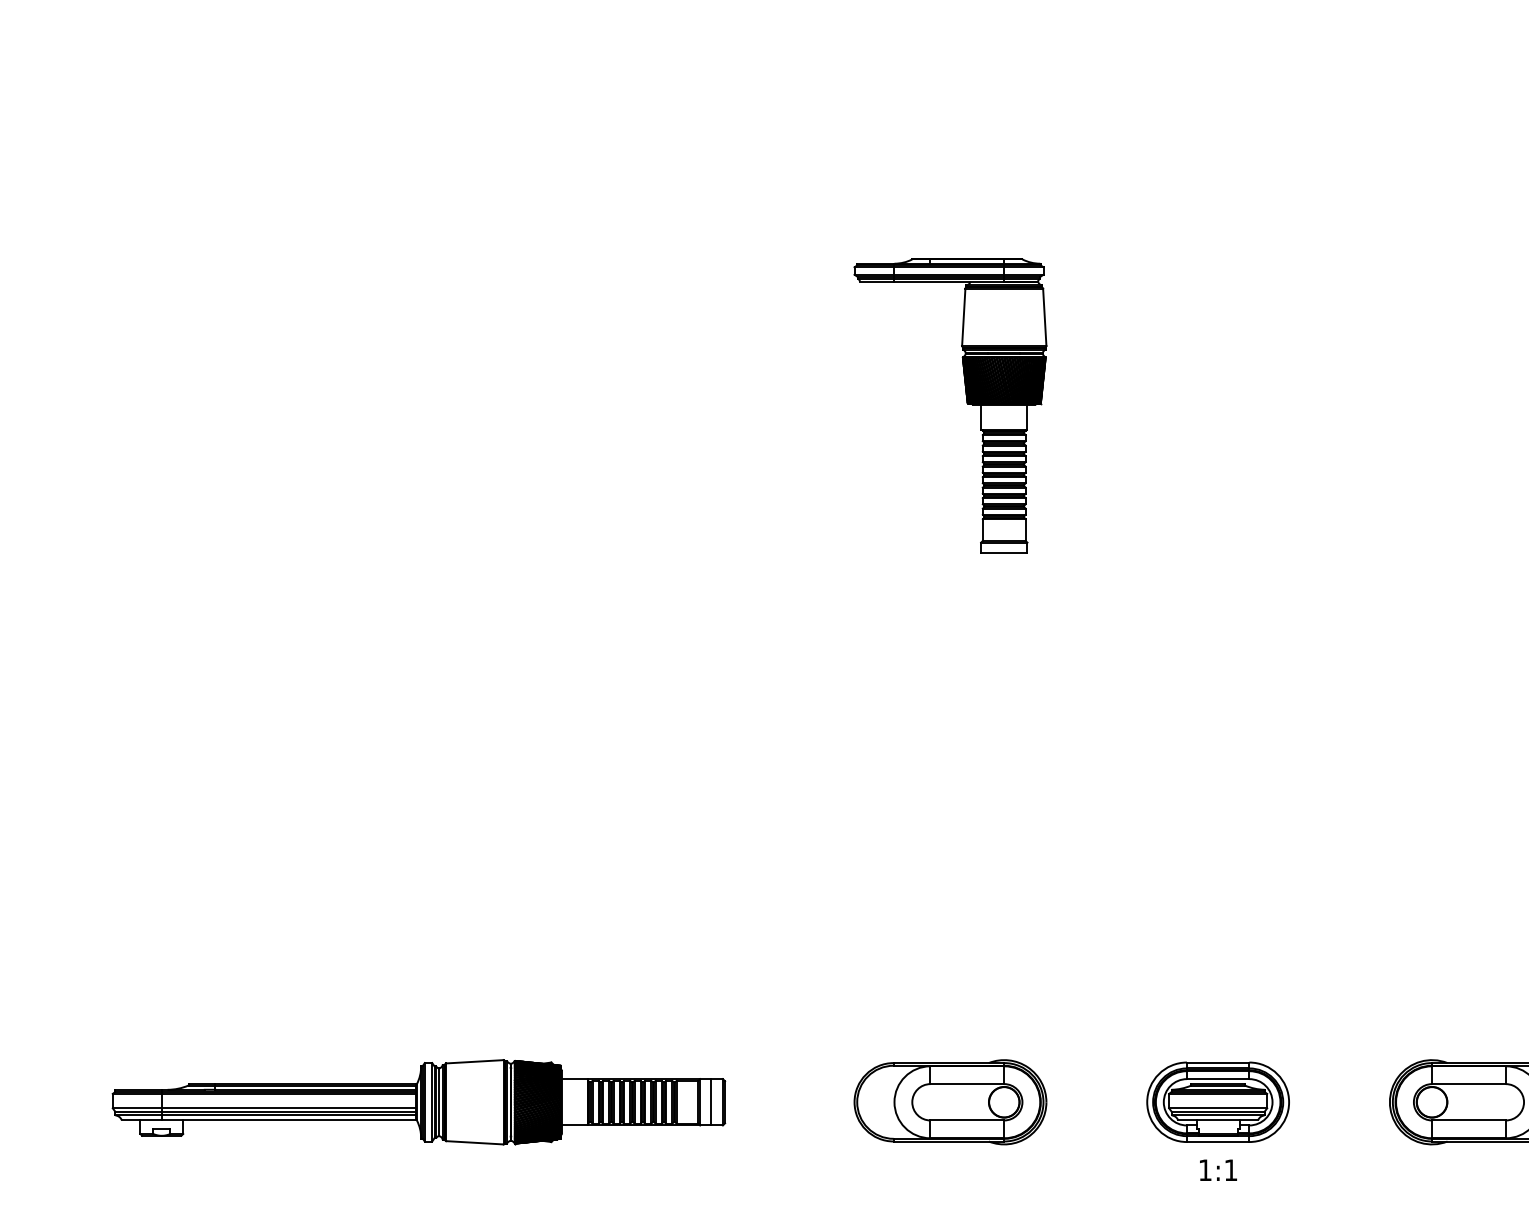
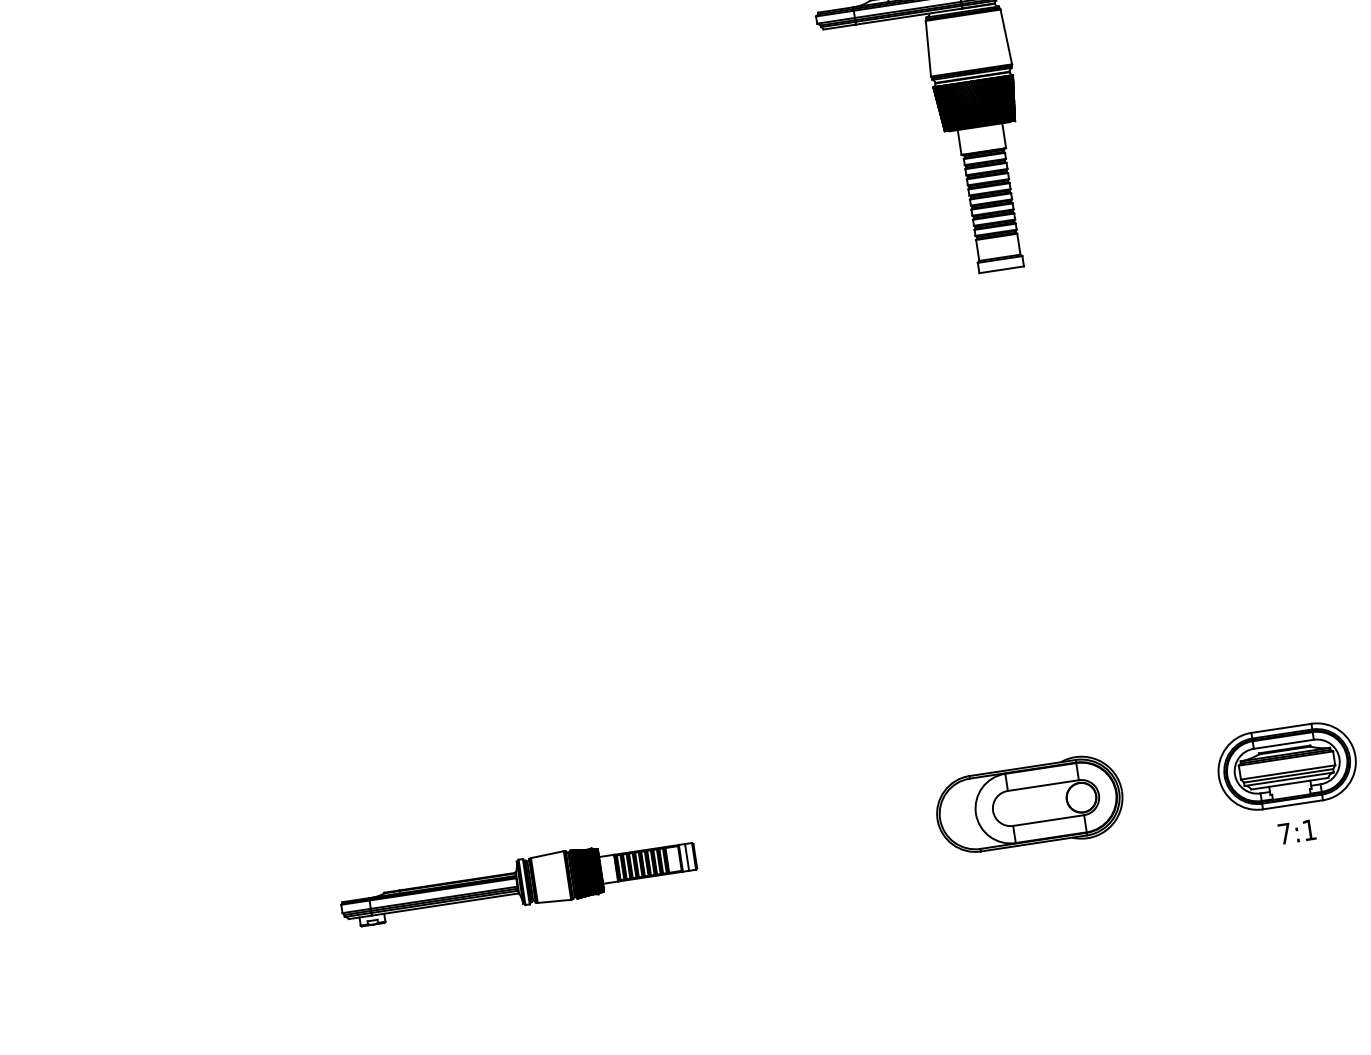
part: (418, 1102) -> (518, 883), size x0.6
text: (1205, 1169) -> (1284, 833), 1:1 -> 7:1

